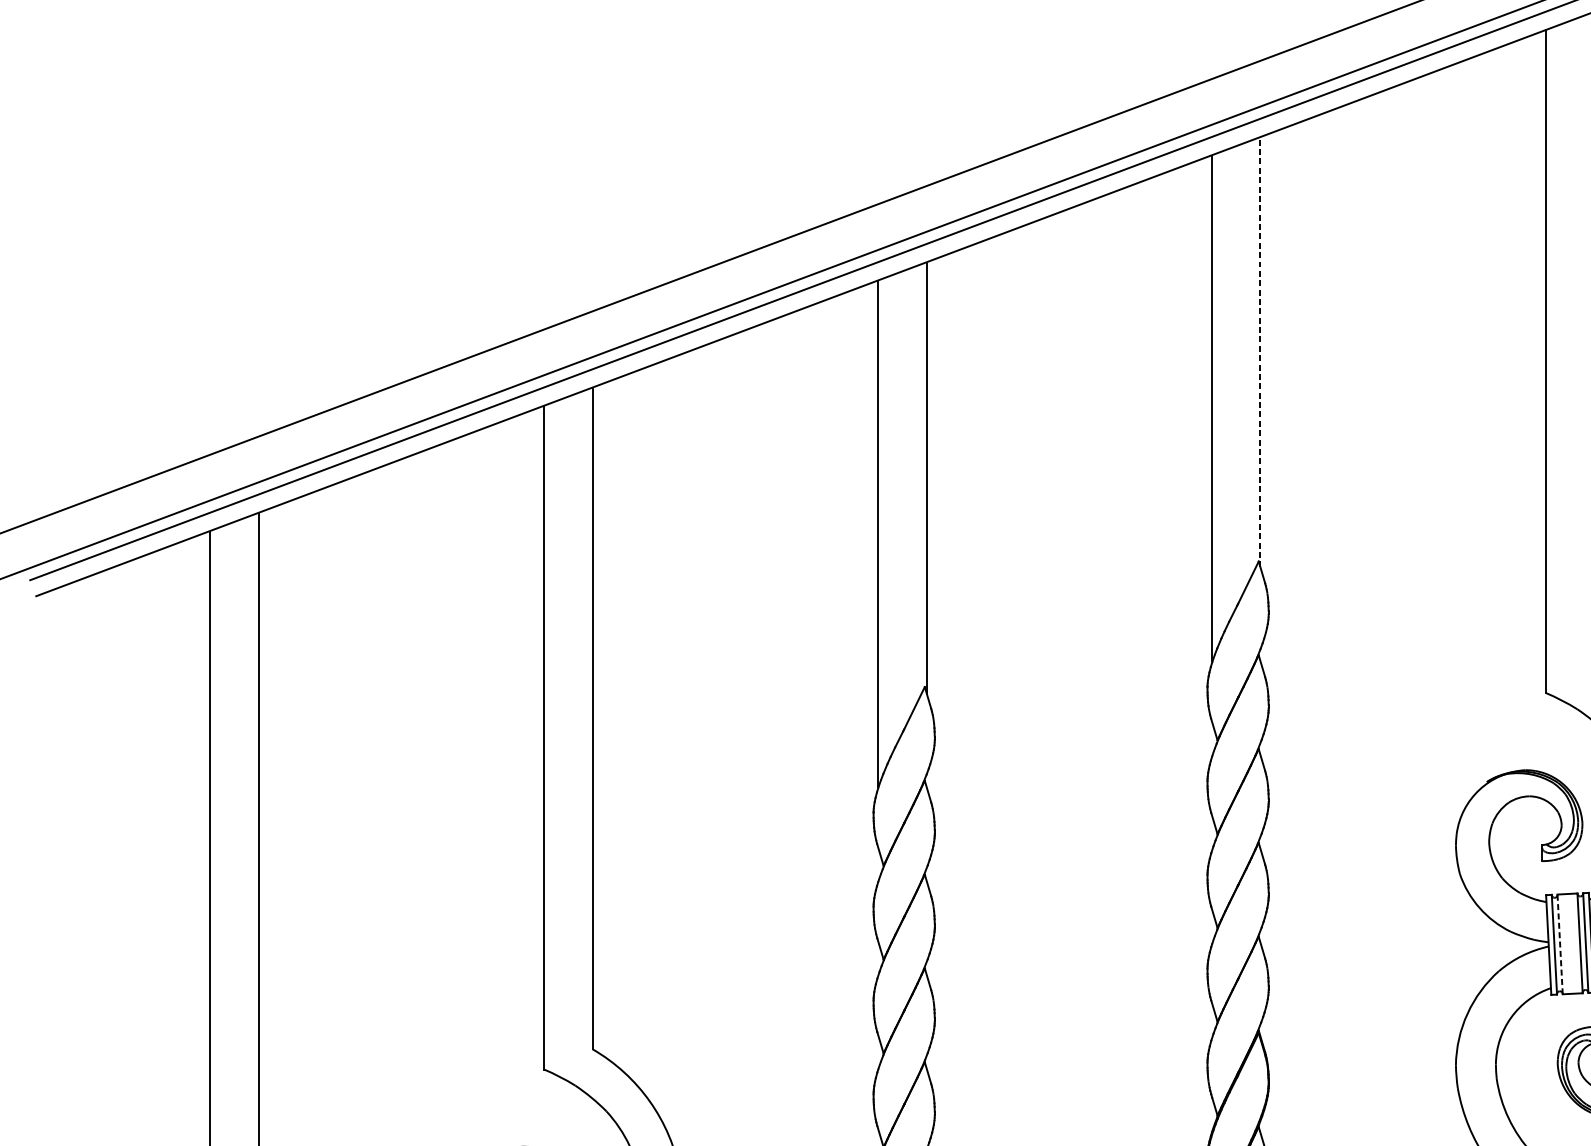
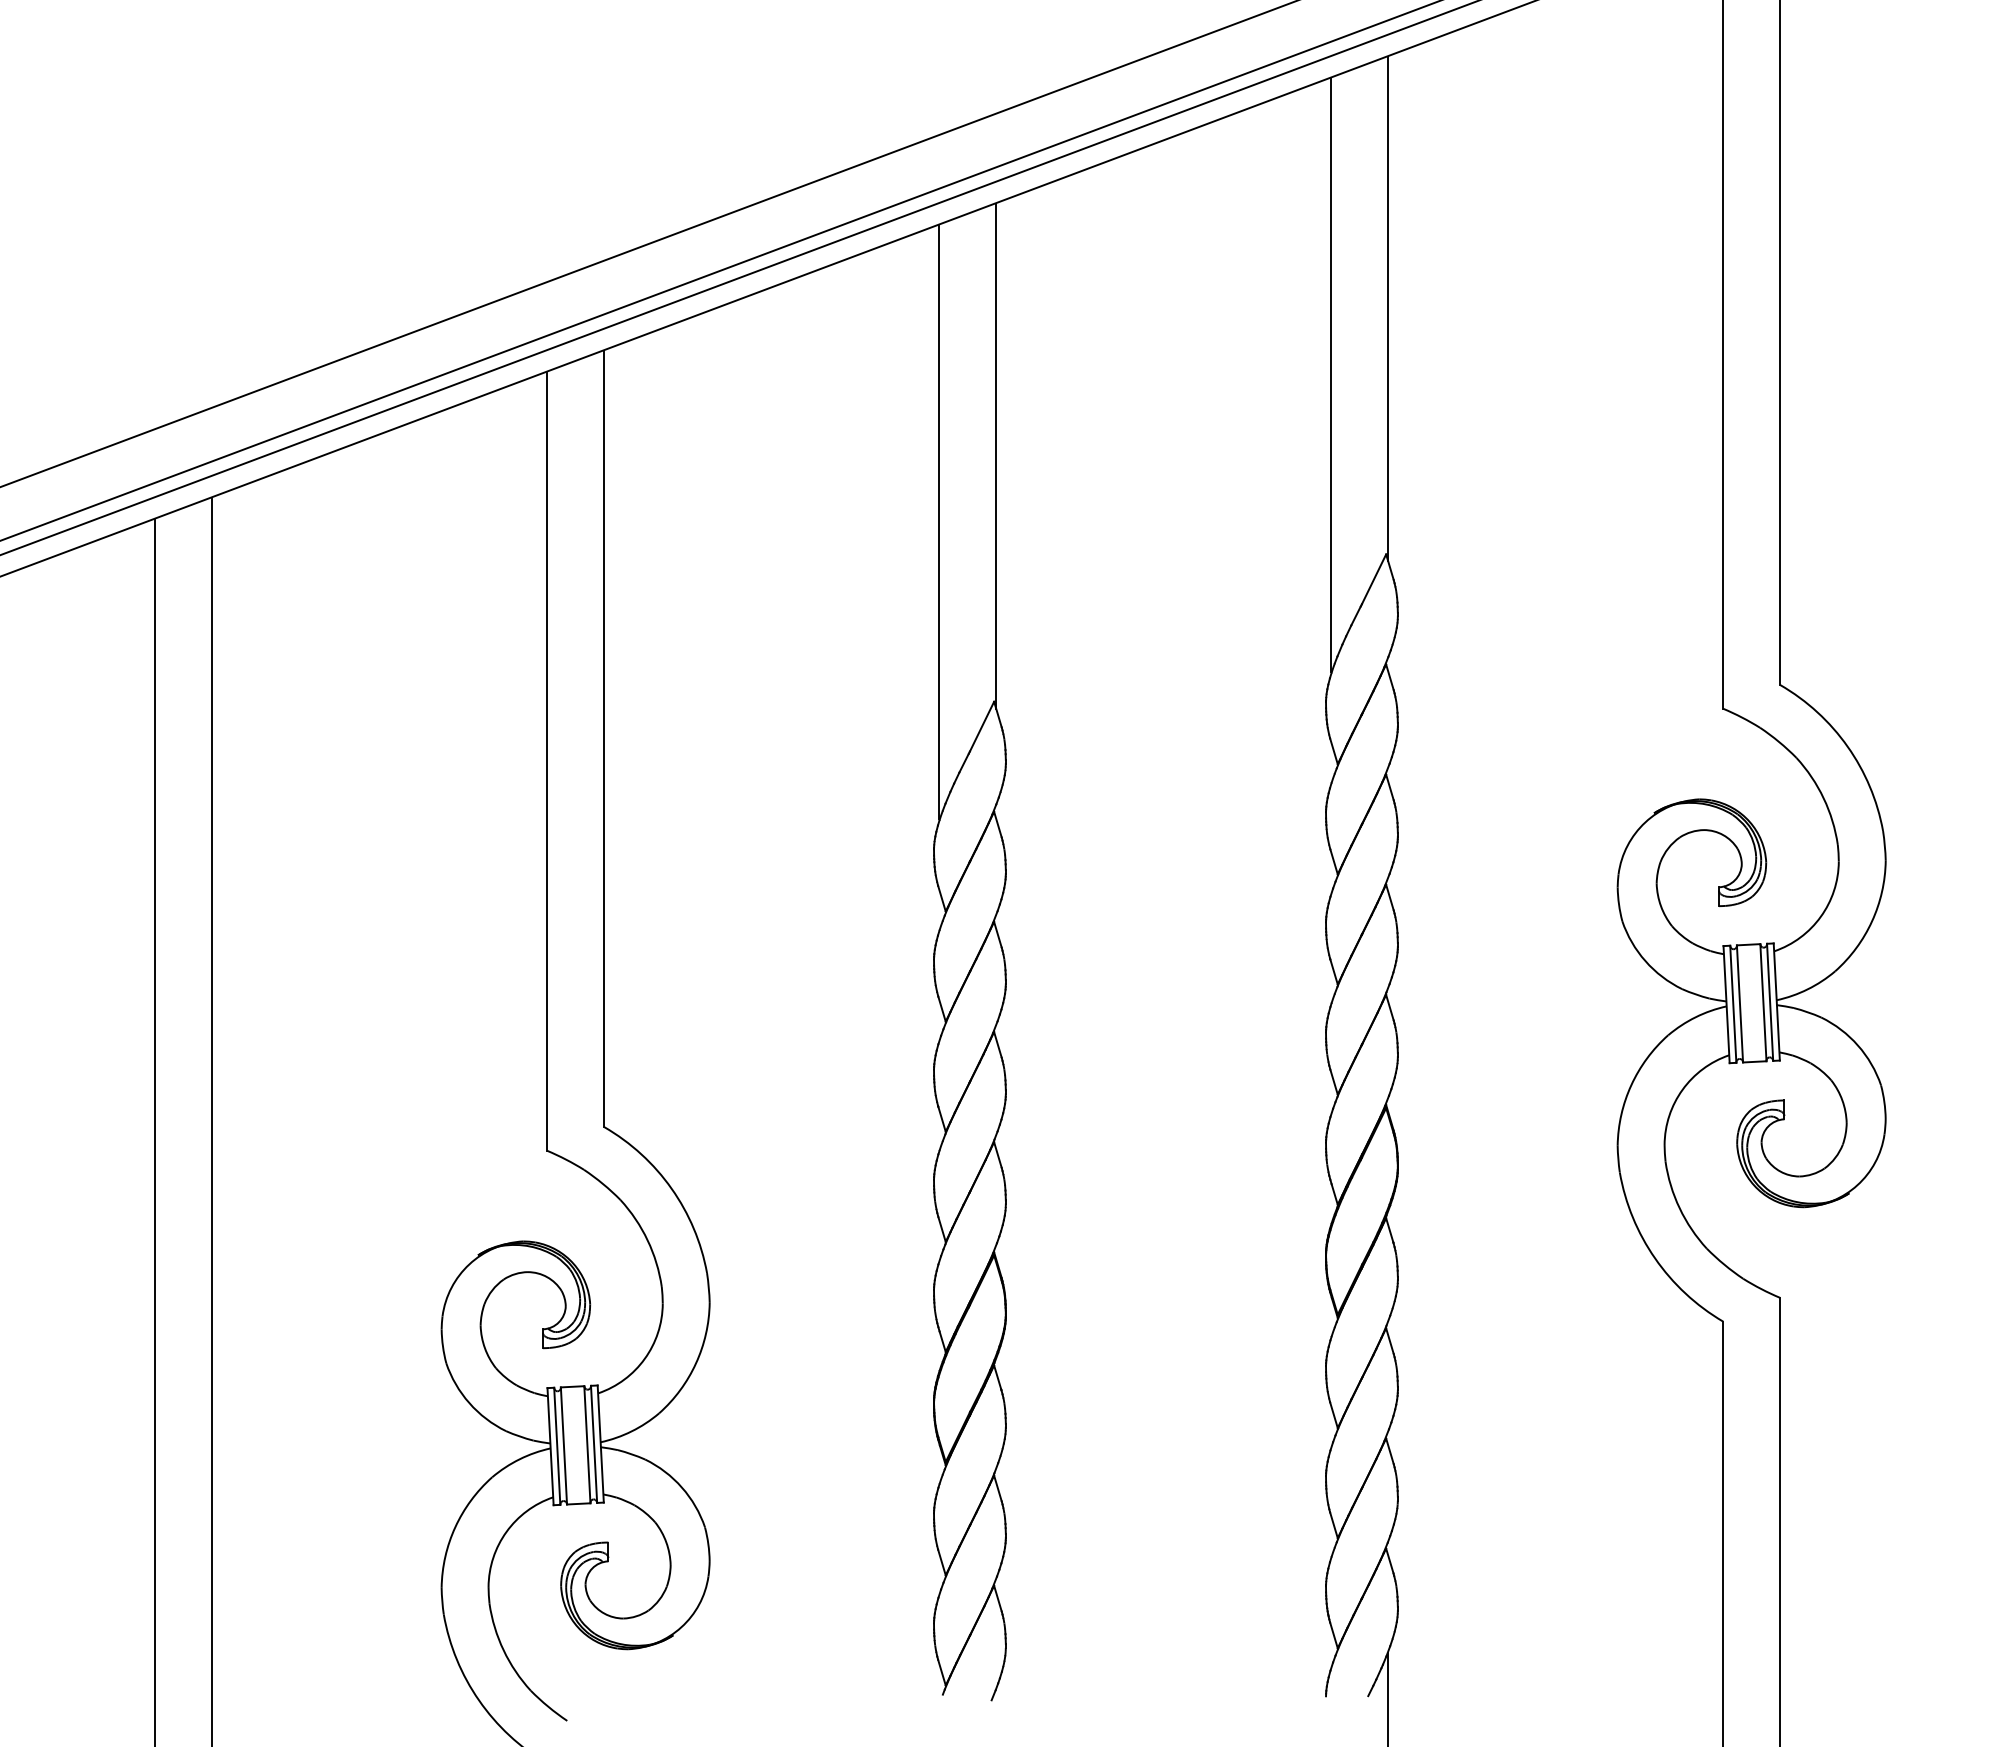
line: (1260, 352) -> (1388, 308), dashed -> solid
line: (1559, 944) -> (1739, 1003), dashed -> solid

